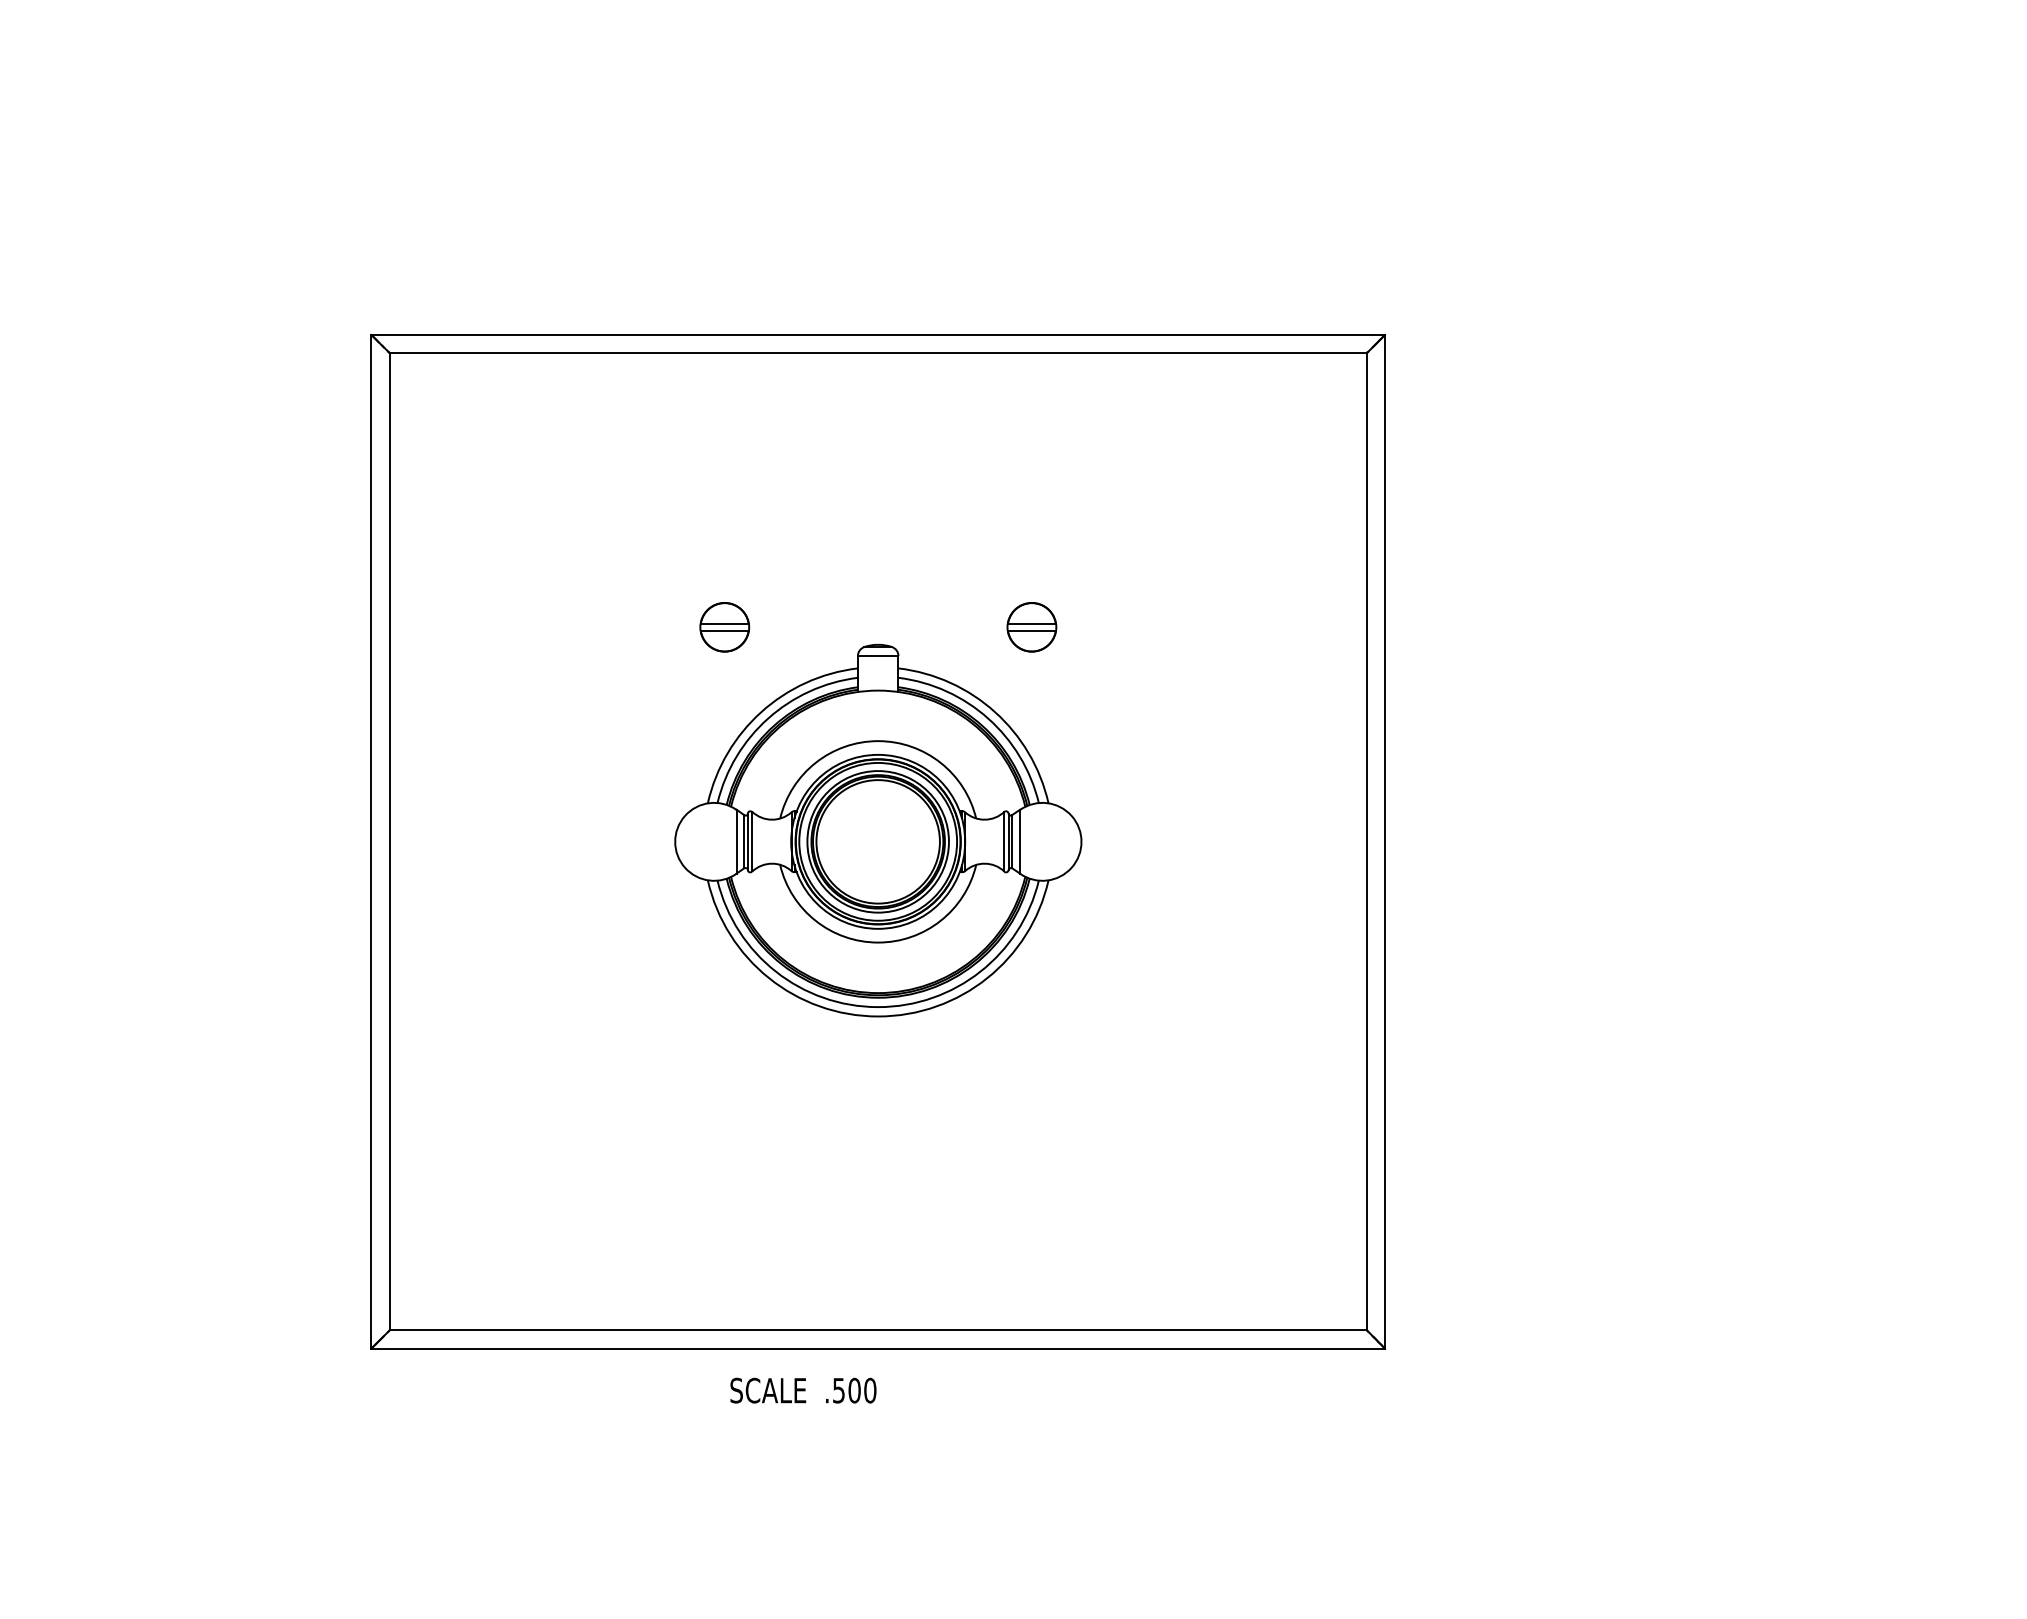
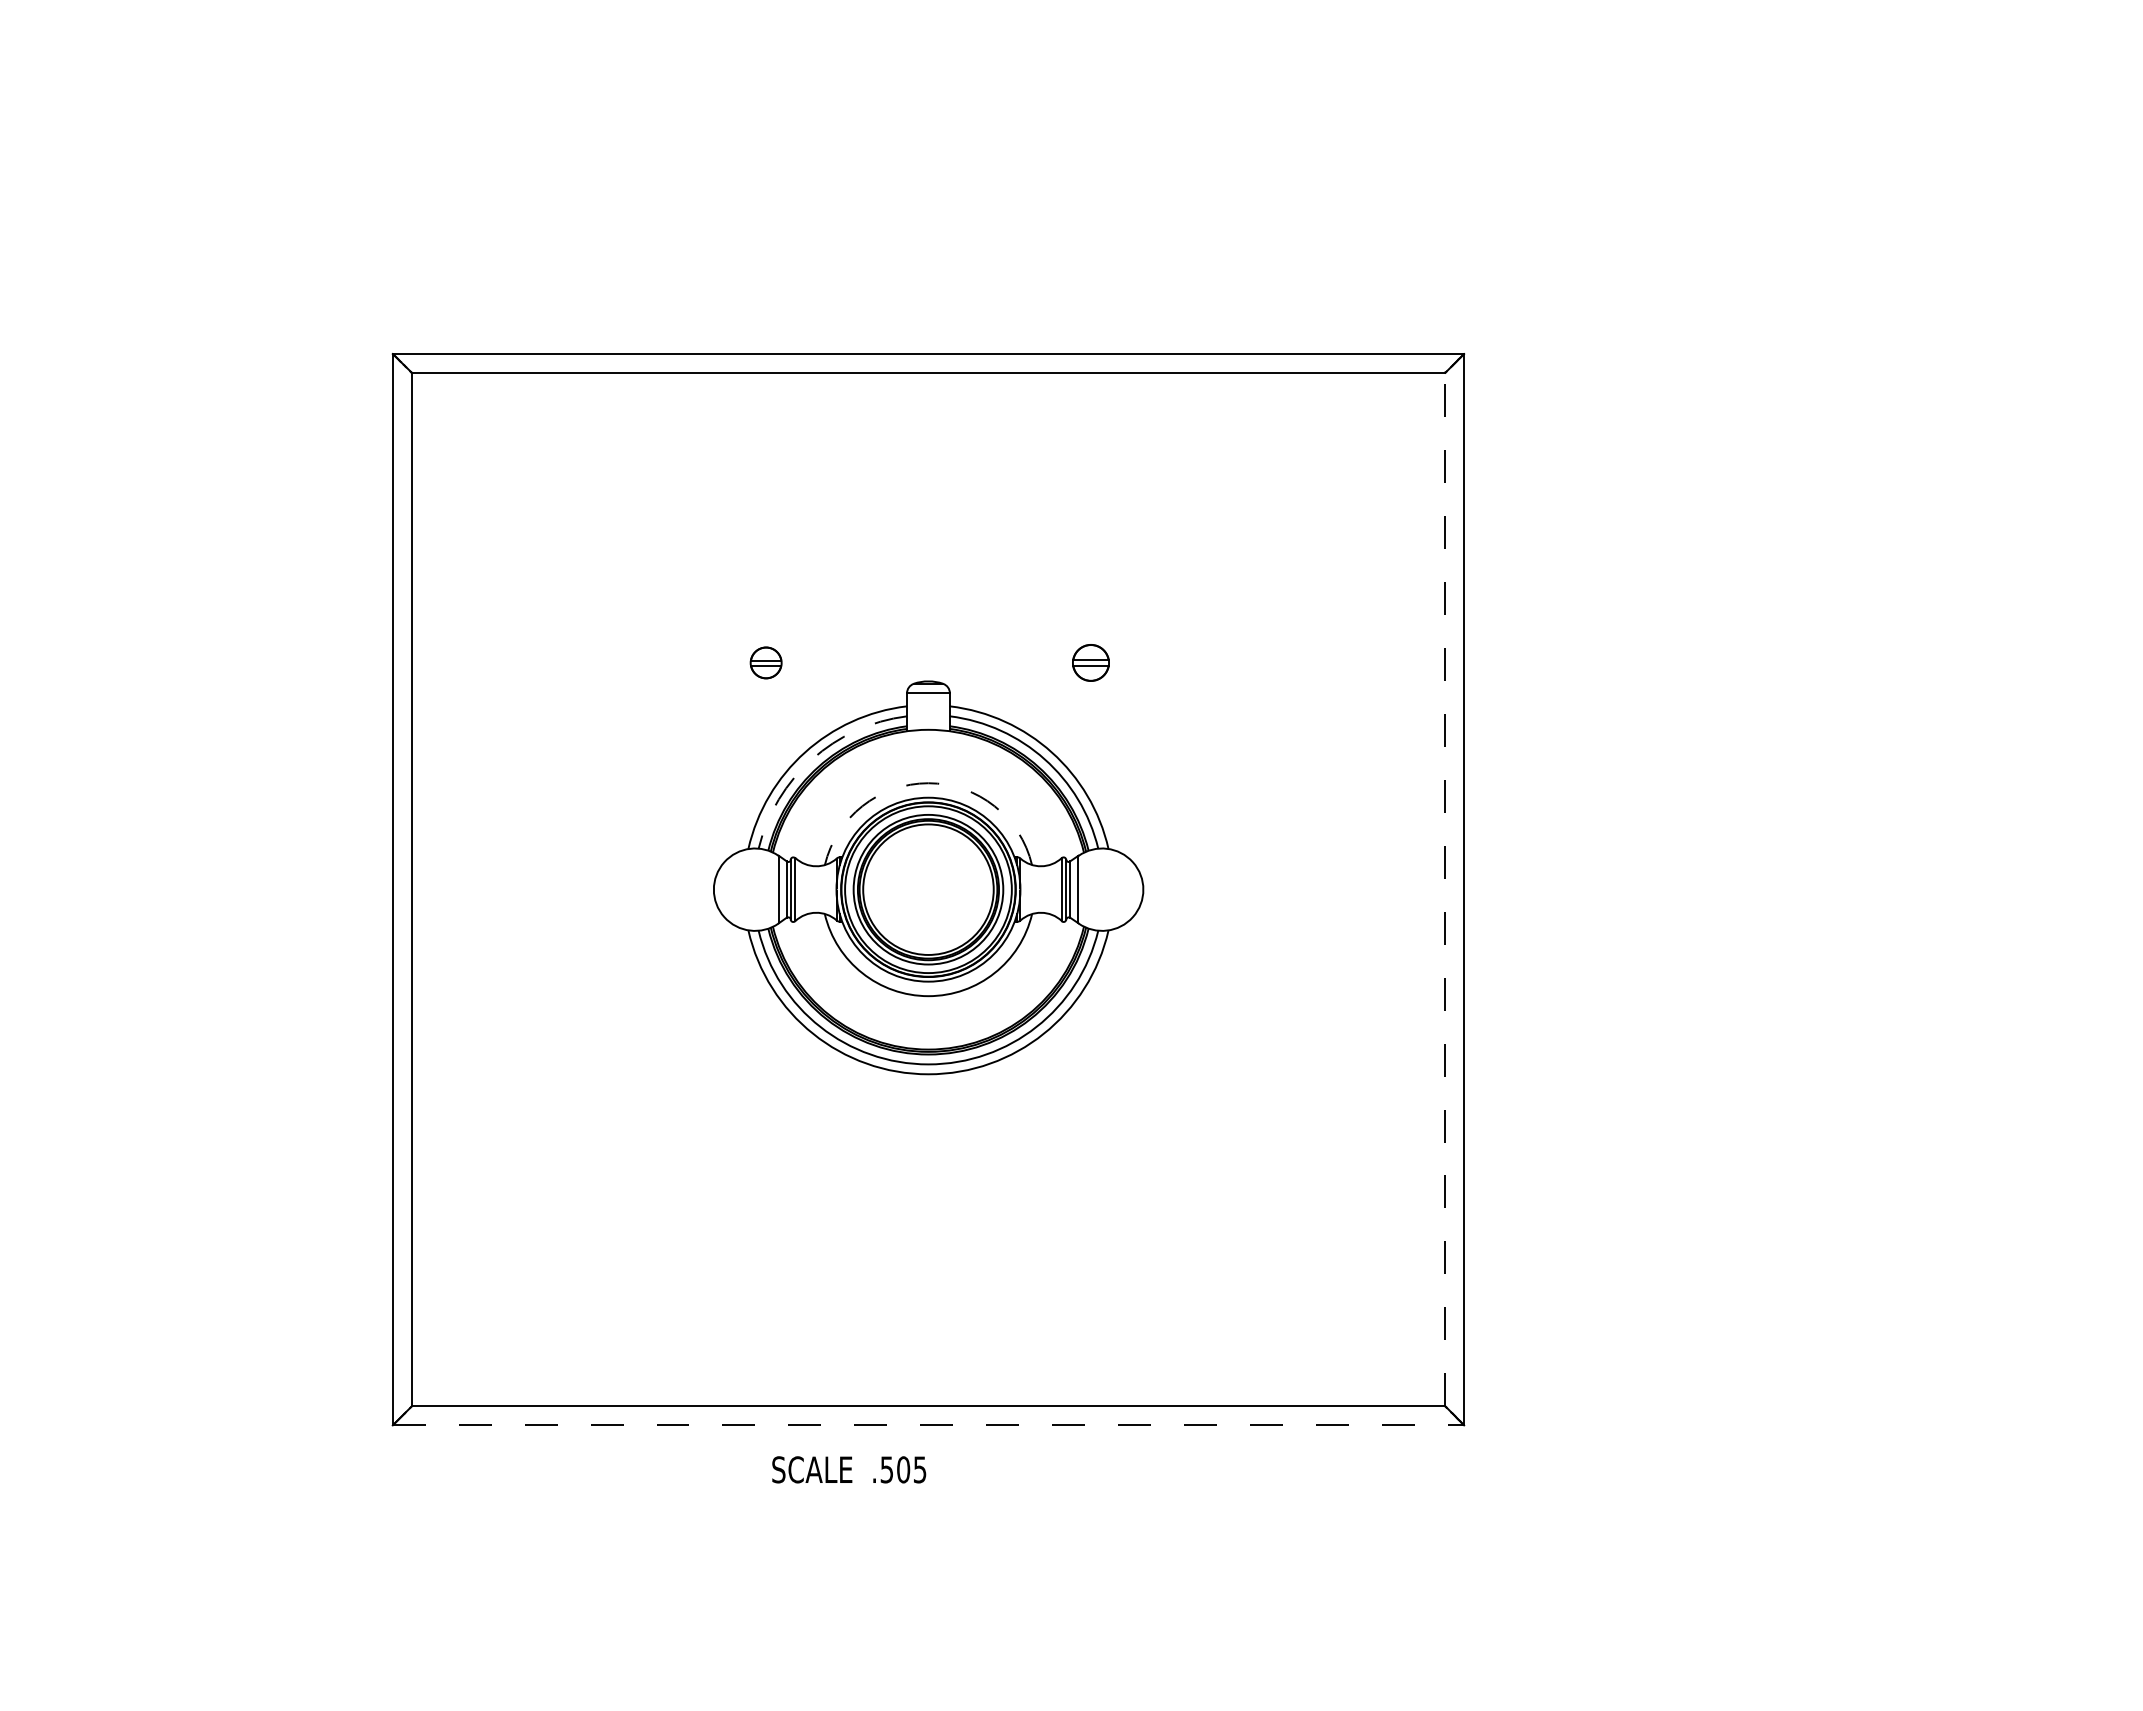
part: (724, 626) -> (765, 662), size x0.6
part: (1031, 626) -> (1090, 662), size x0.7
arc: (768, 718) -> (812, 759), solid -> dashed
arc: (878, 741) -> (928, 783), solid -> dashed
line: (1367, 841) -> (1445, 889), solid -> dashed
line: (878, 1348) -> (928, 1425), solid -> dashed
text: (869, 1390) -> (919, 1469), .500 -> .505

